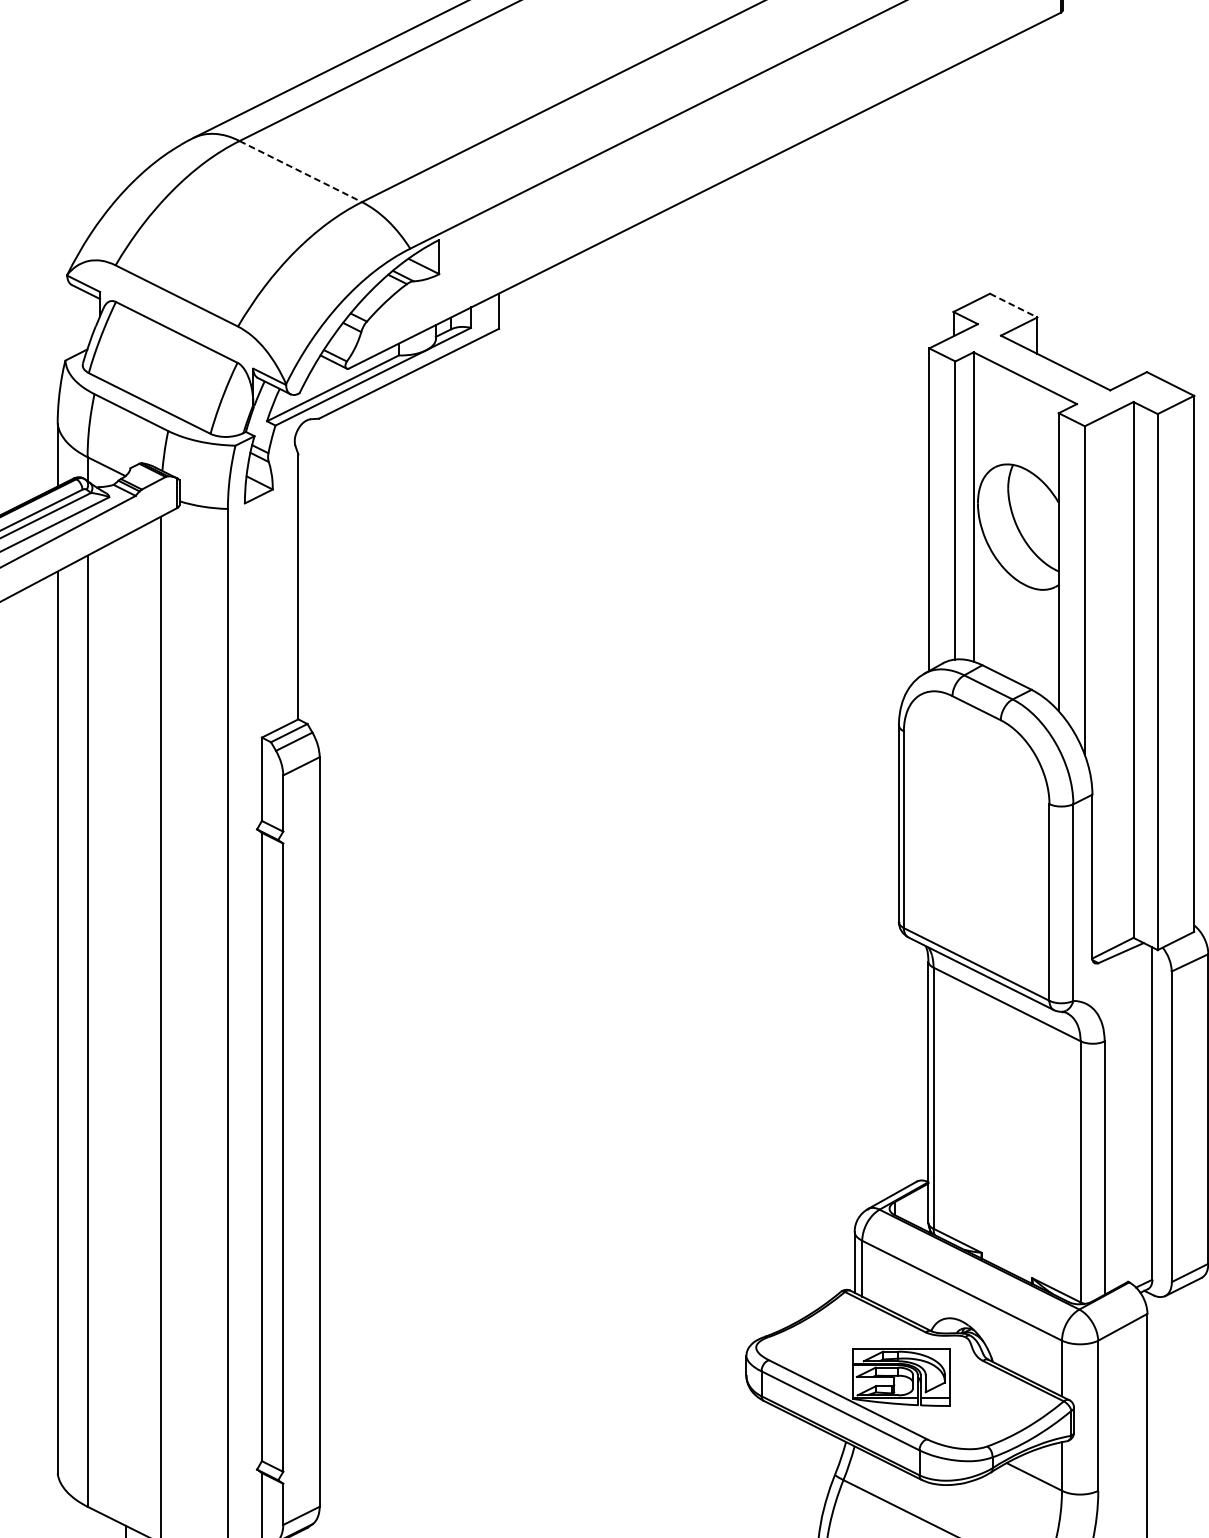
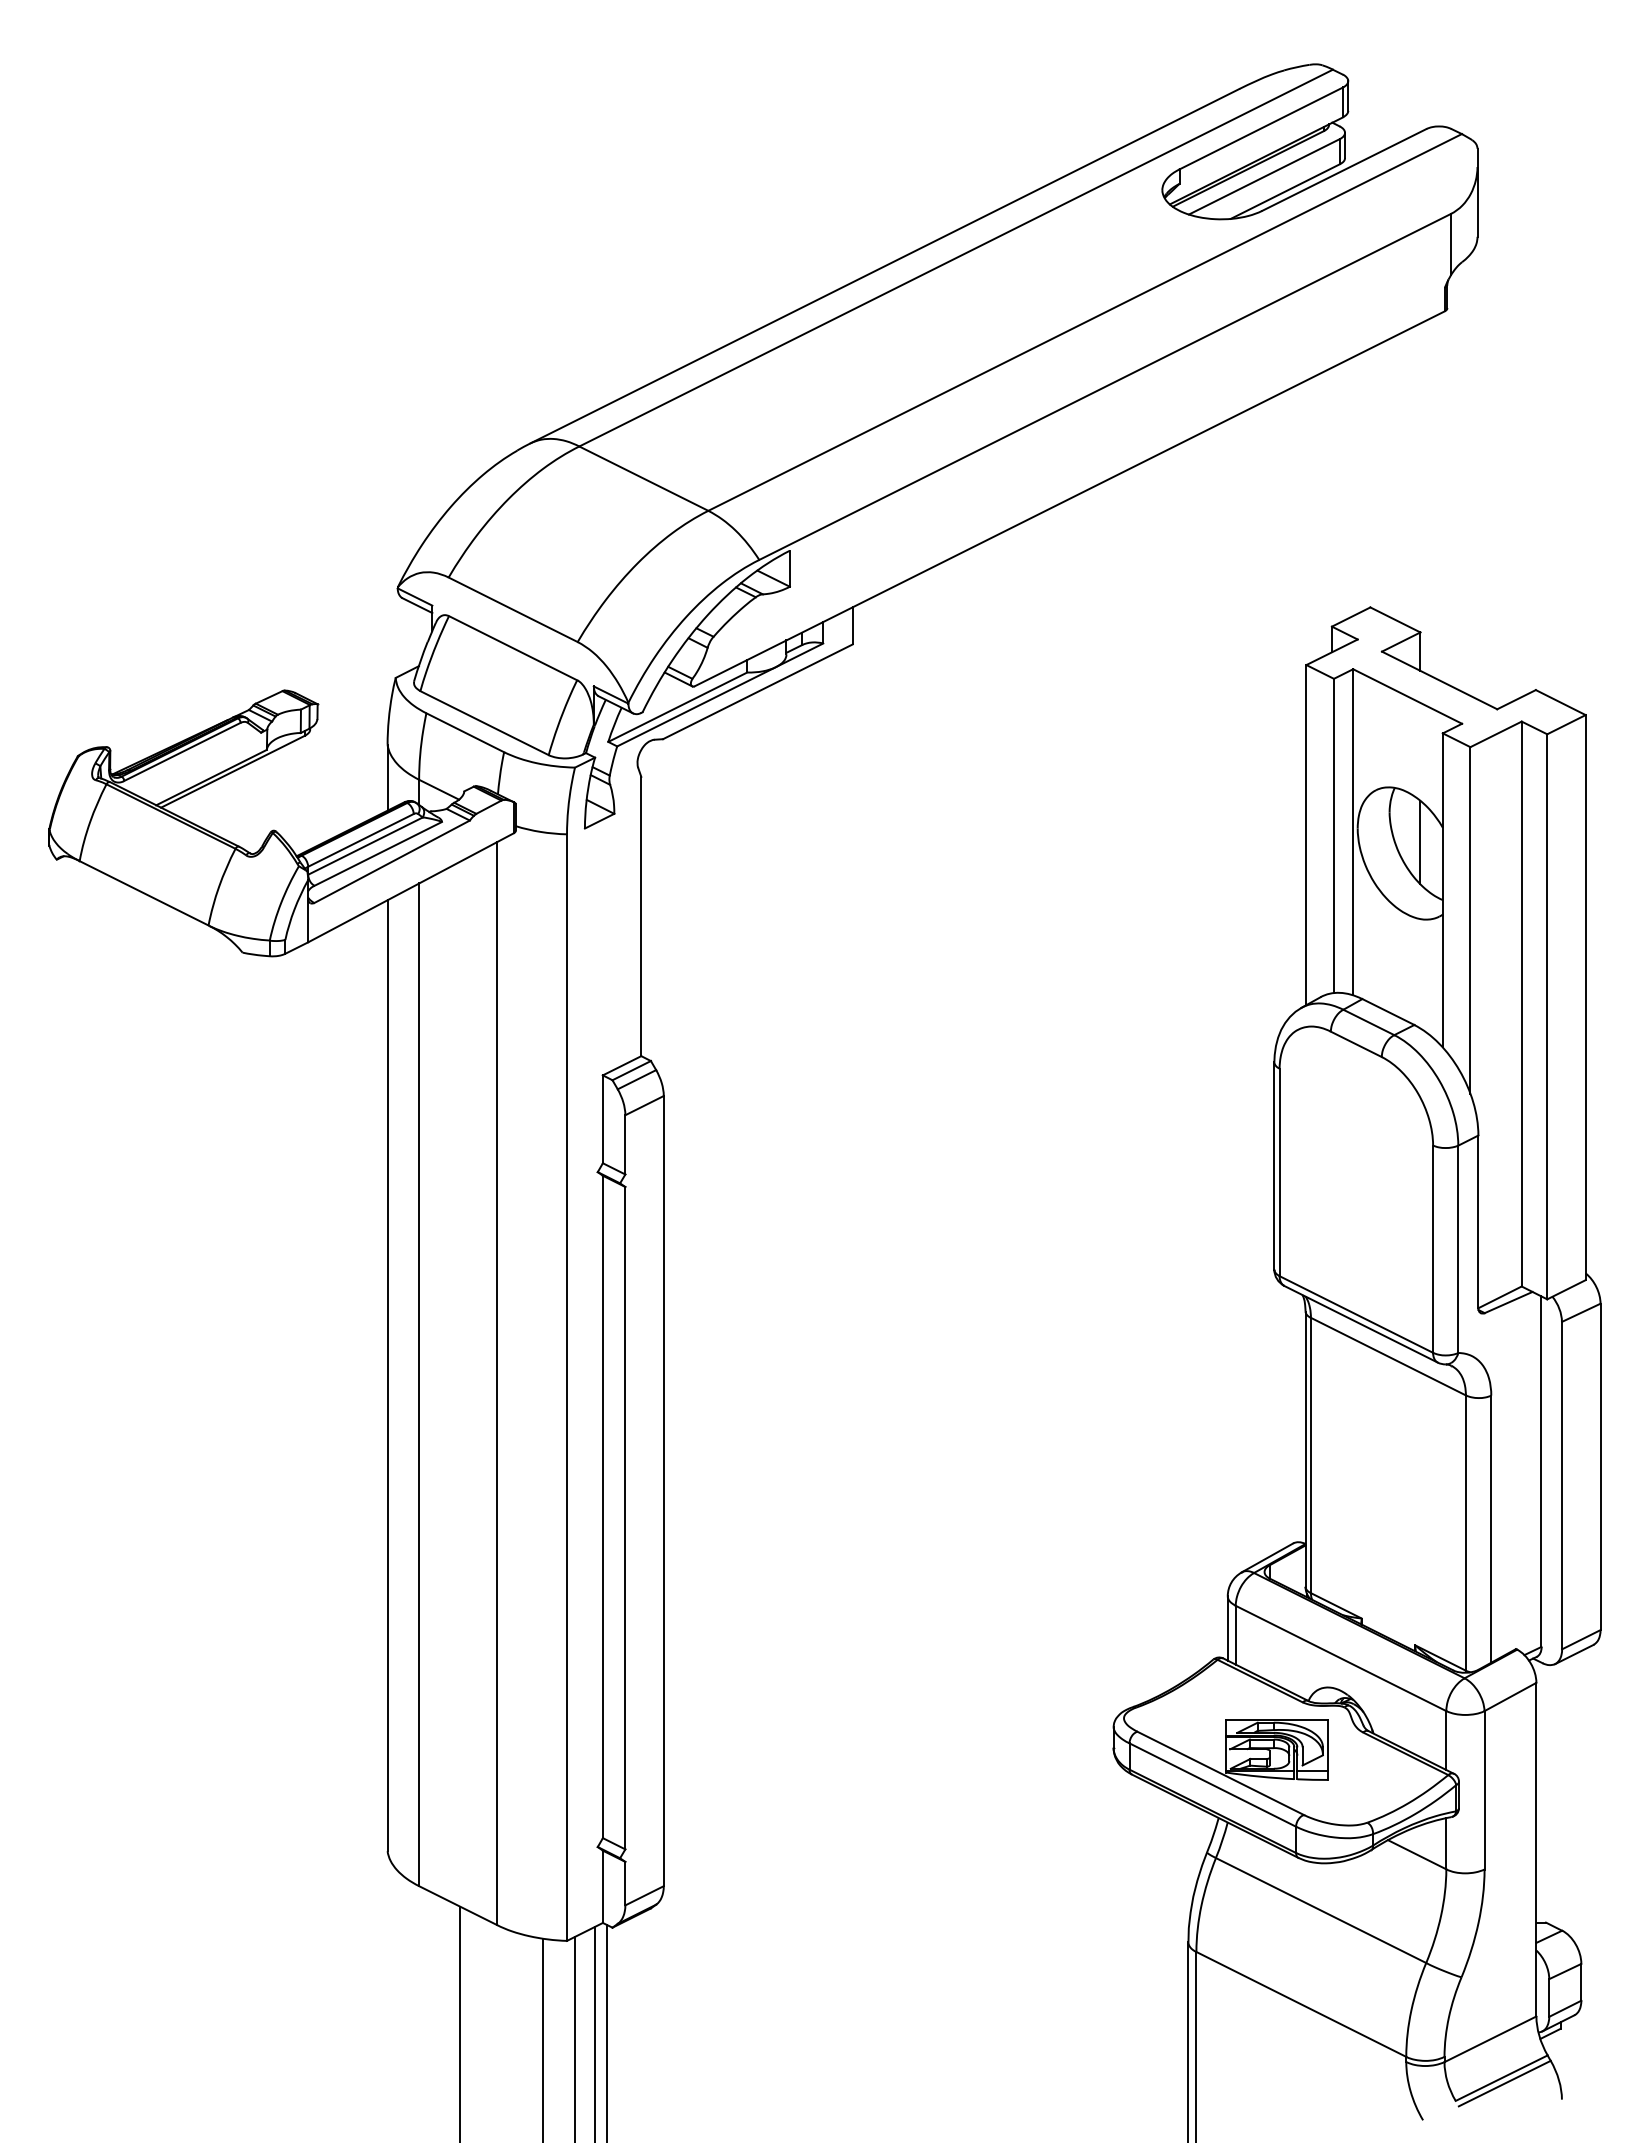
line: (301, 171) -> (644, 478), dashed -> solid
line: (1013, 305) -> (1395, 619), dashed -> solid
line: (1037, 516) -> (1420, 842), added

